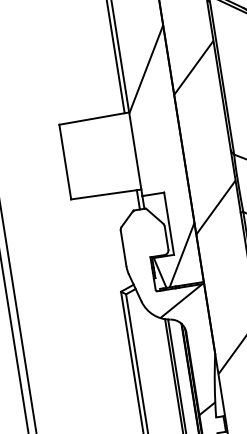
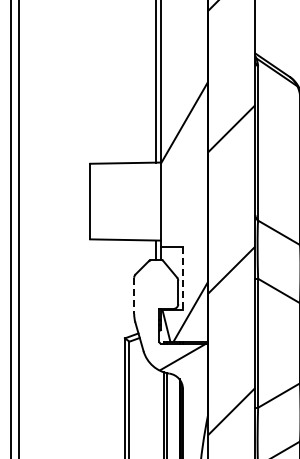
line: (169, 224) -> (183, 279), solid -> dashed
line: (123, 248) -> (134, 296), solid -> dashed

